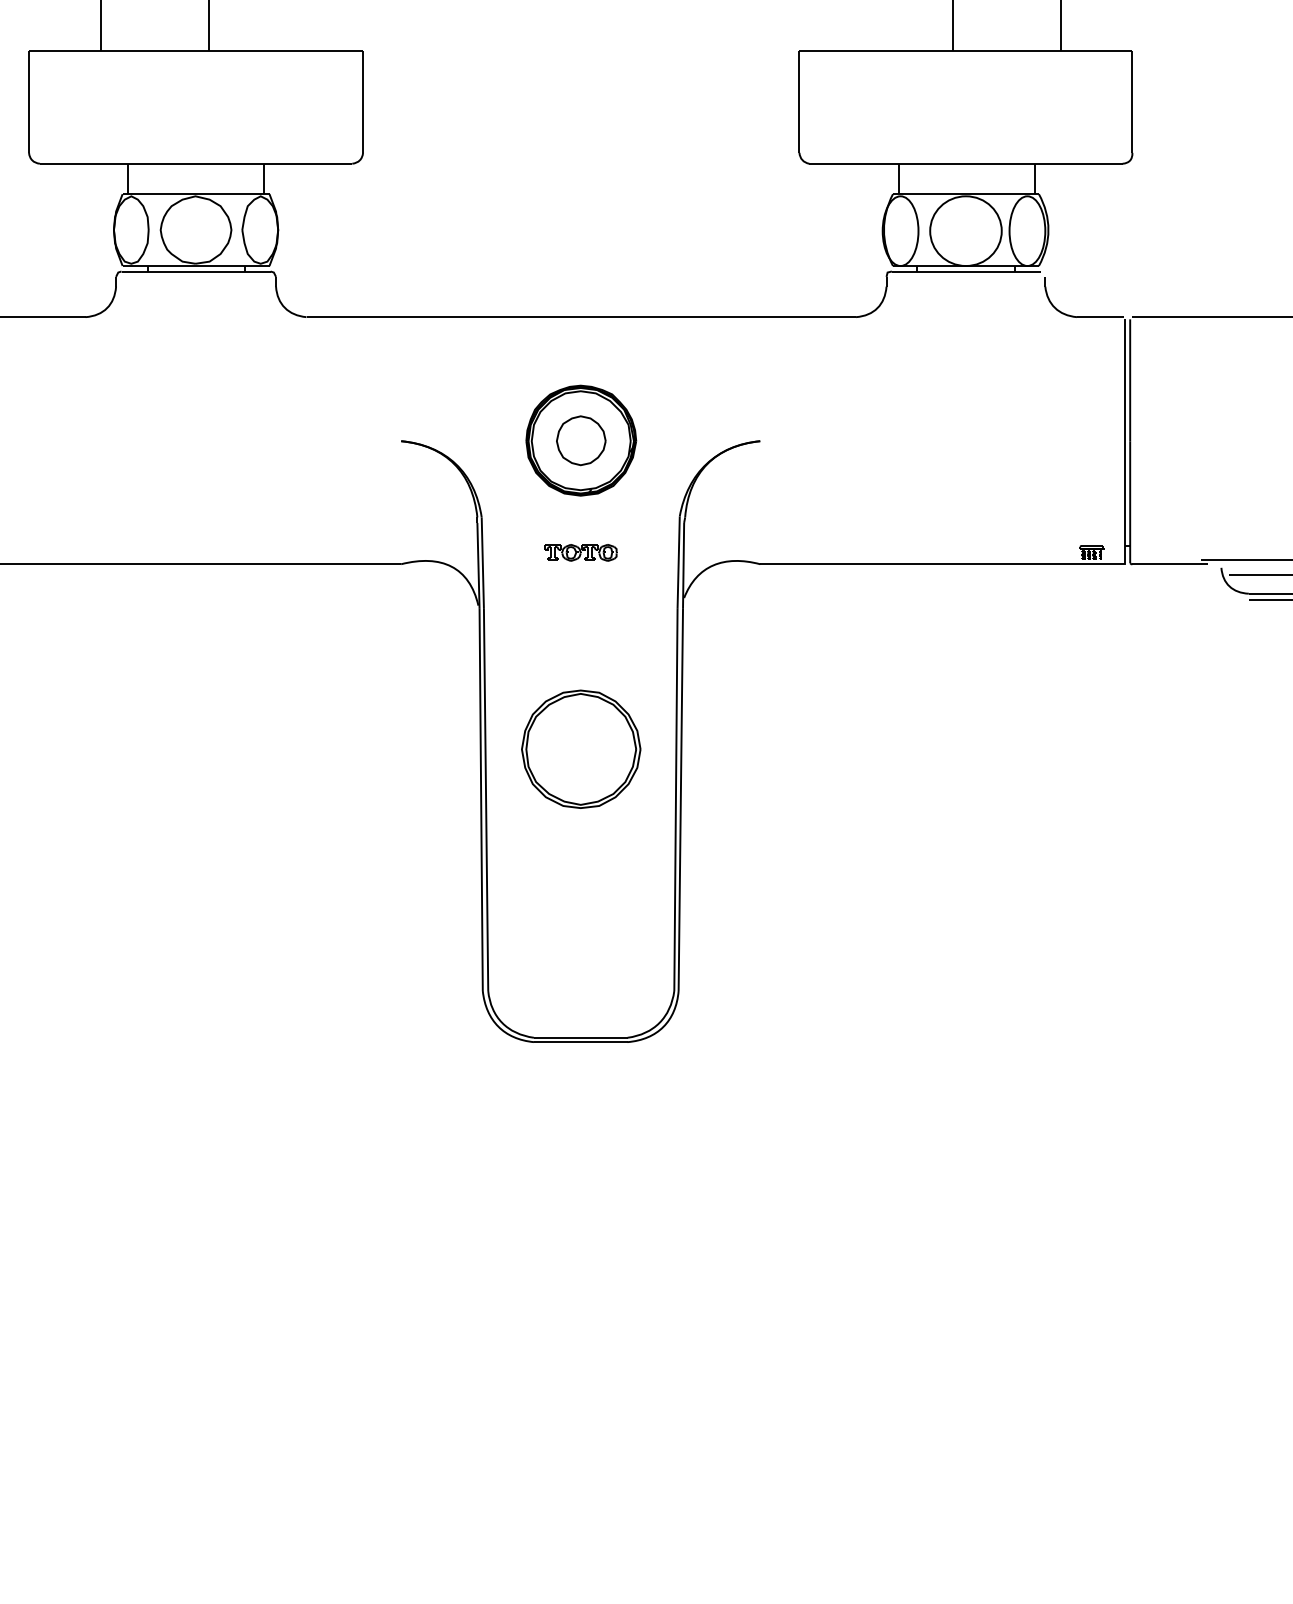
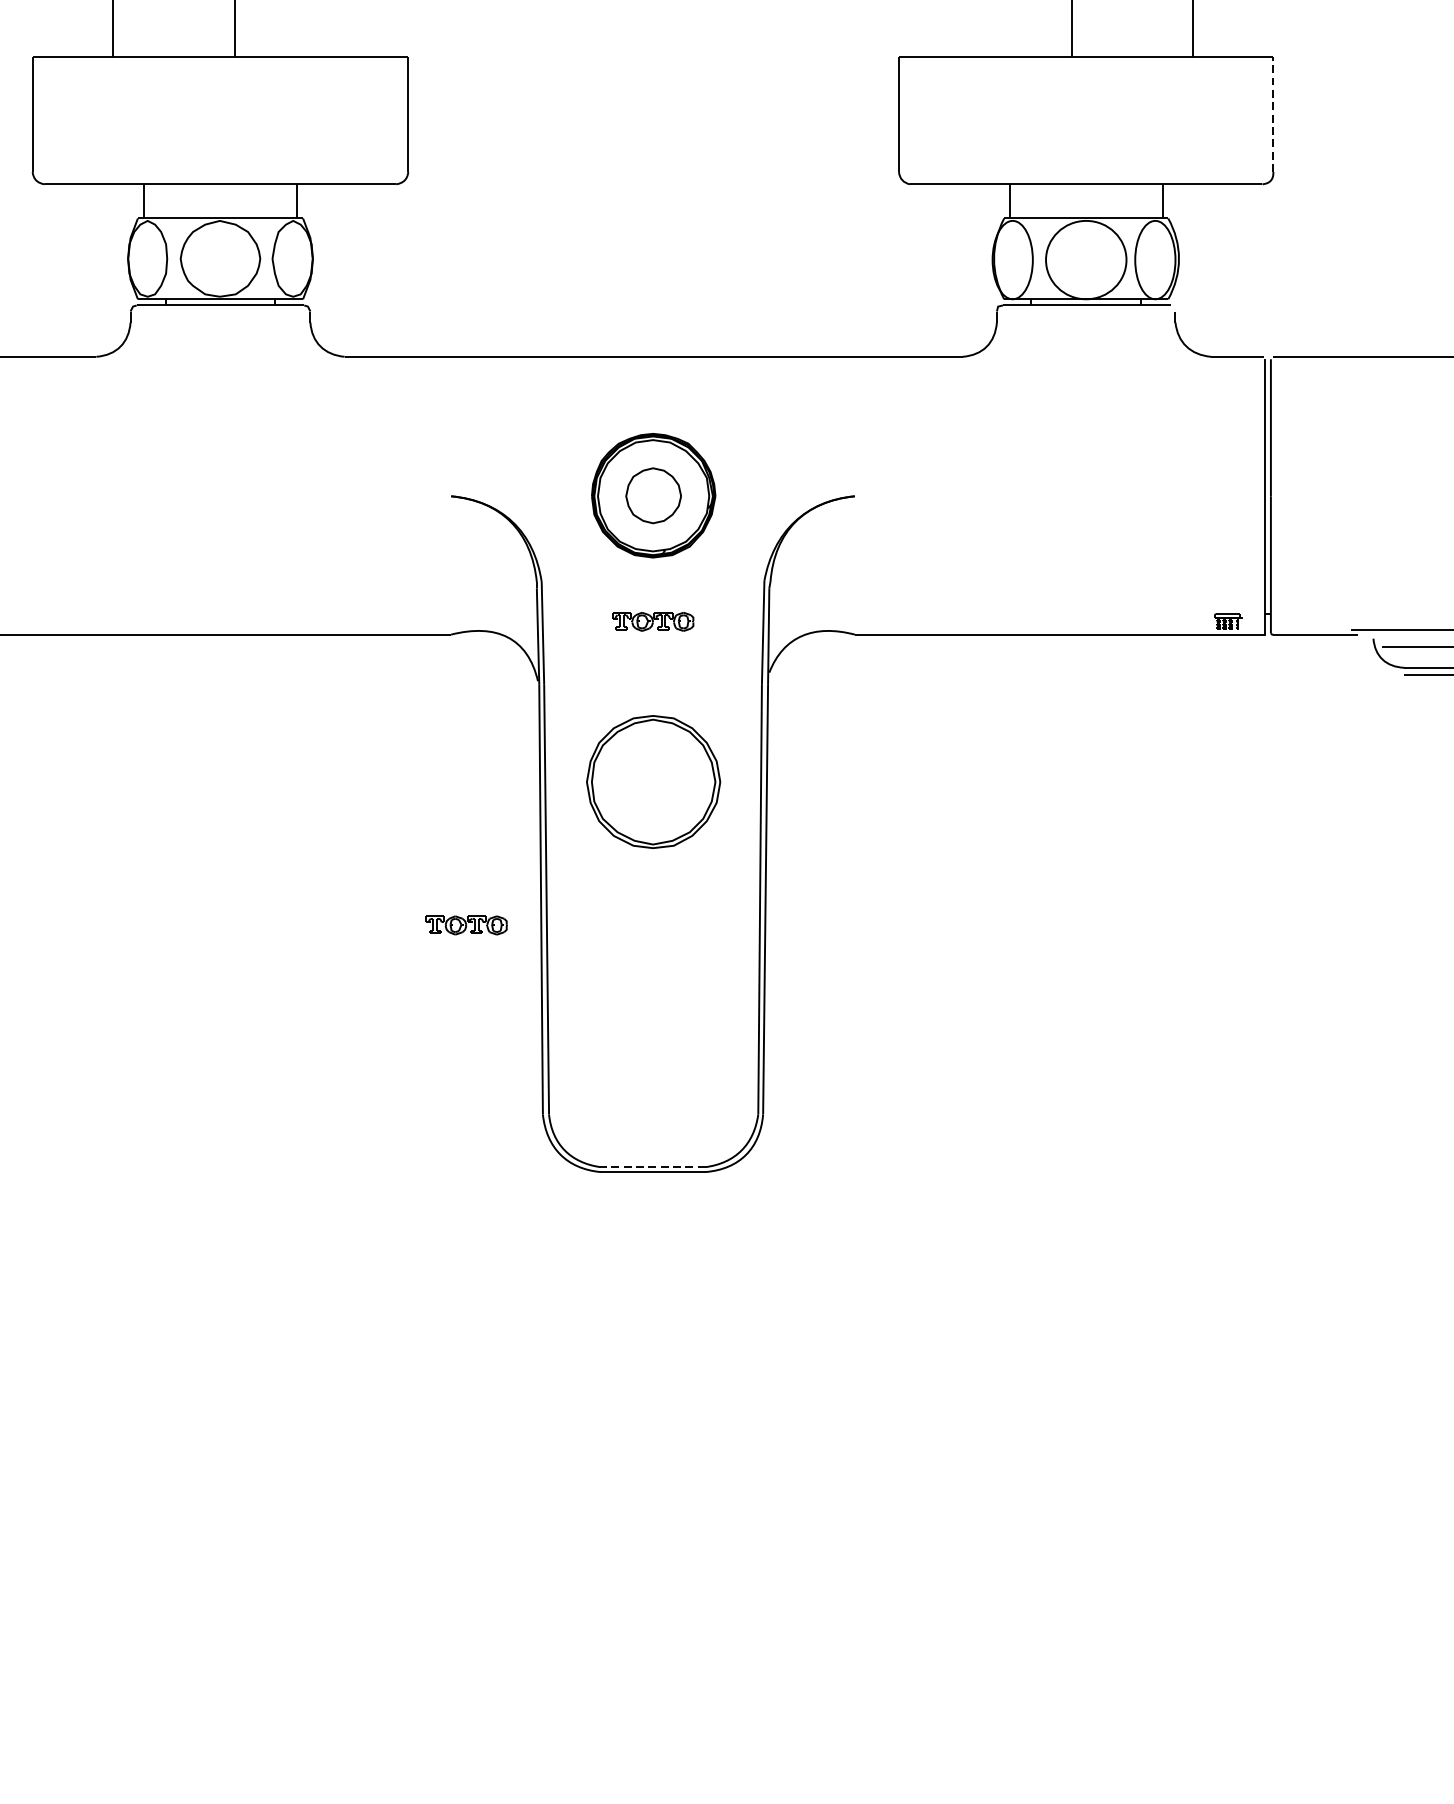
line: (1132, 101) -> (1273, 114), solid -> dashed
part: (581, 748) -> (653, 781), moved
part: (414, 822) -> (466, 925), added
line: (580, 1037) -> (652, 1166), solid -> dashed

